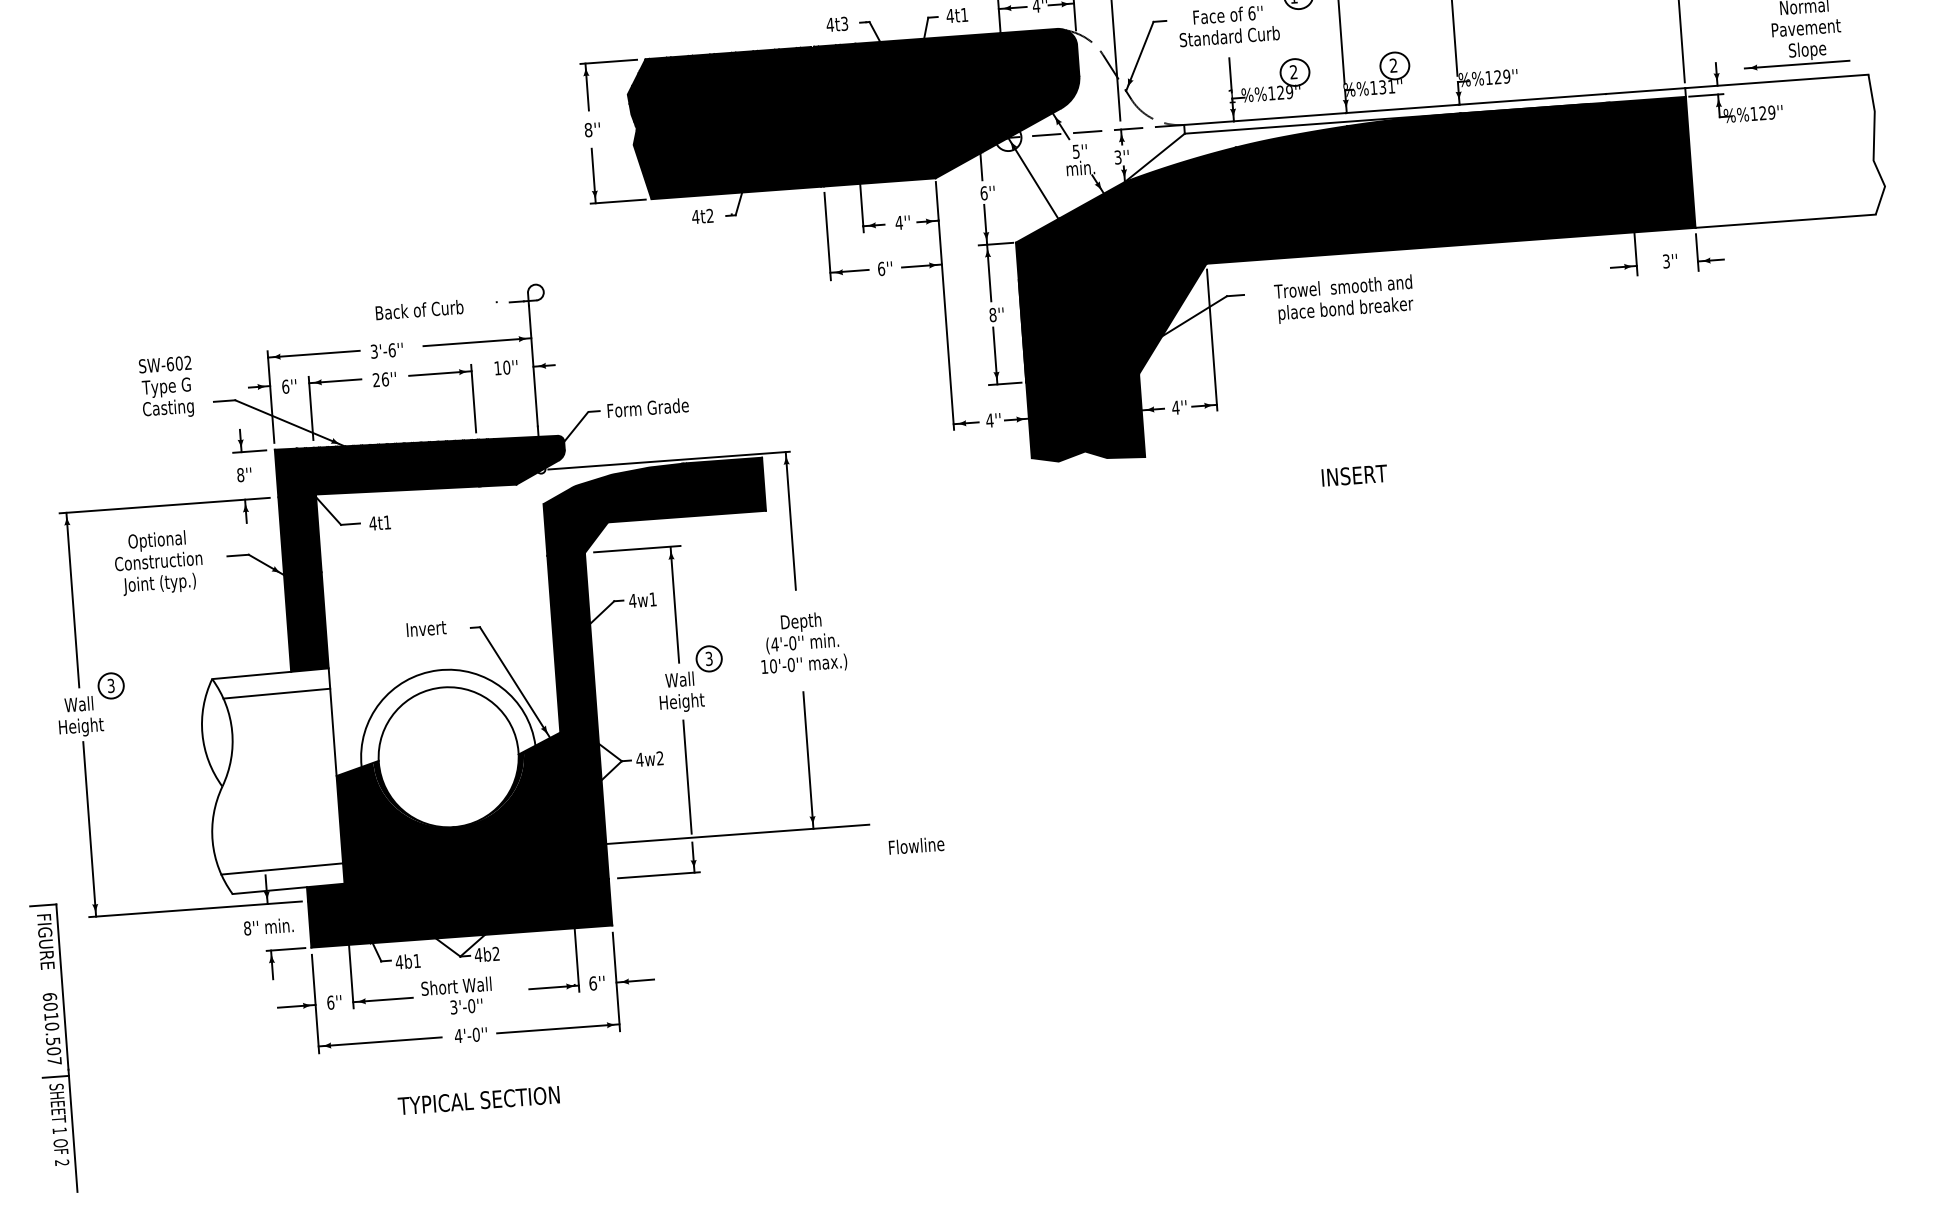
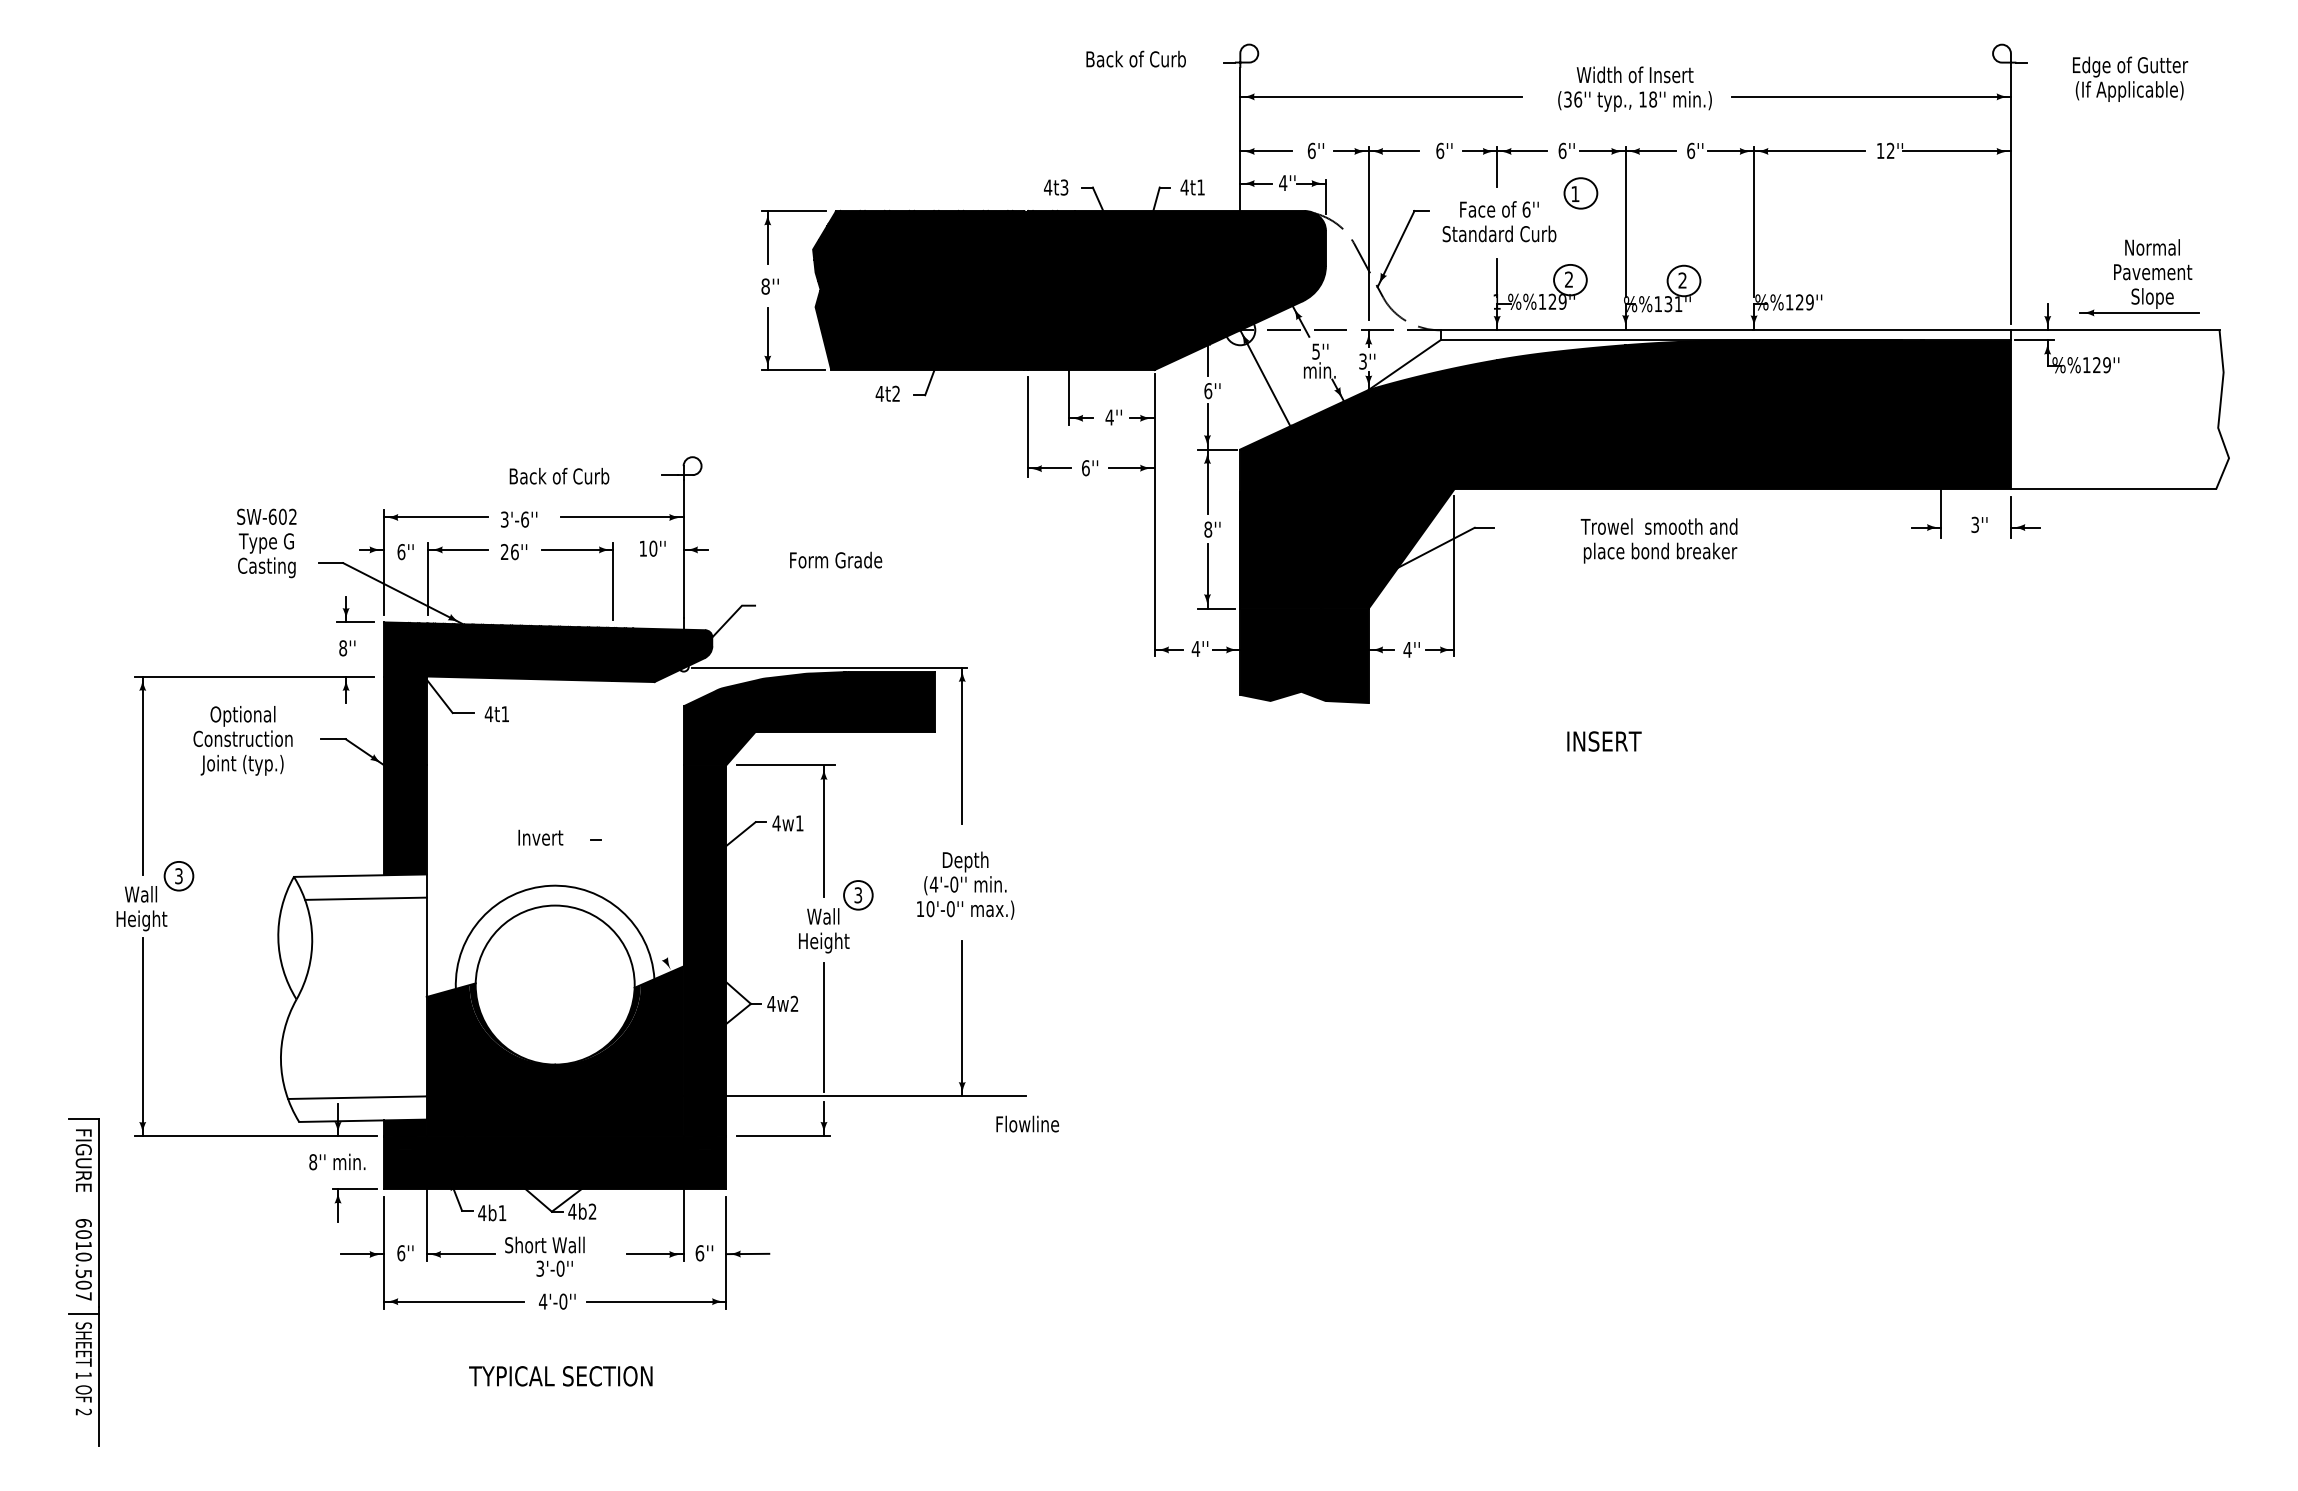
text: (1343, 298) -> (1658, 540), moved
text: (648, 407) -> (836, 559), moved
line: (514, 682) -> (636, 905), removed
text: (916, 845) -> (1027, 1123), moved

